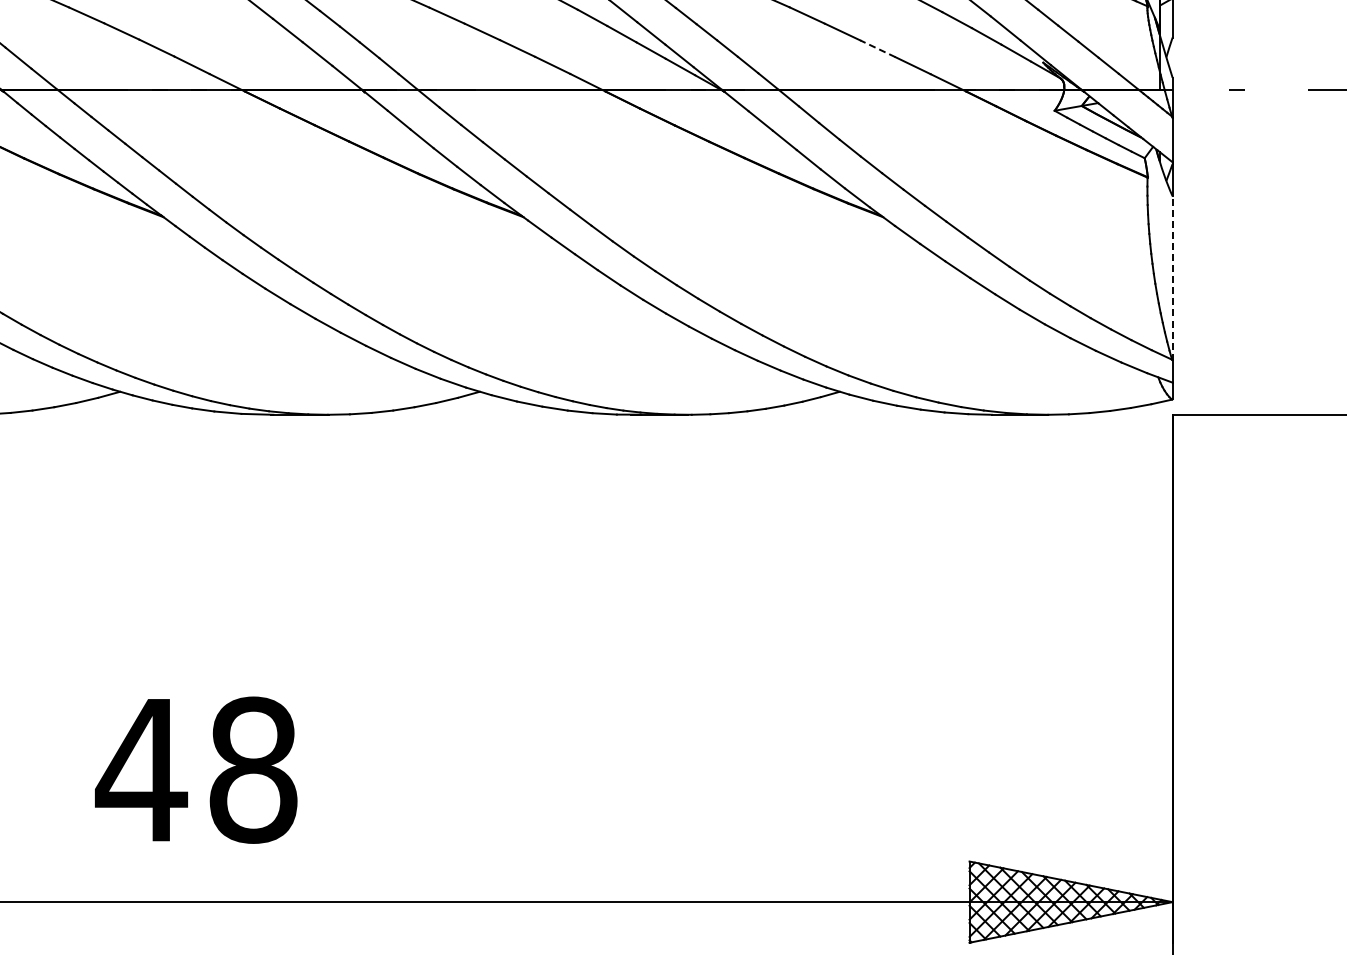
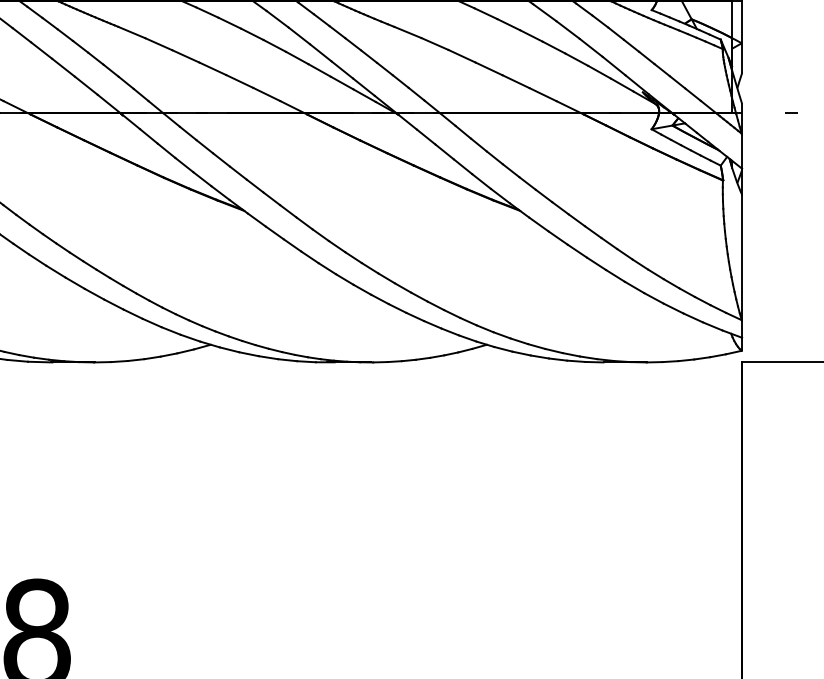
line: (877, 48) -> (515, 81), dashed -> solid
line: (1172, 277) -> (742, 257), dashed -> solid

